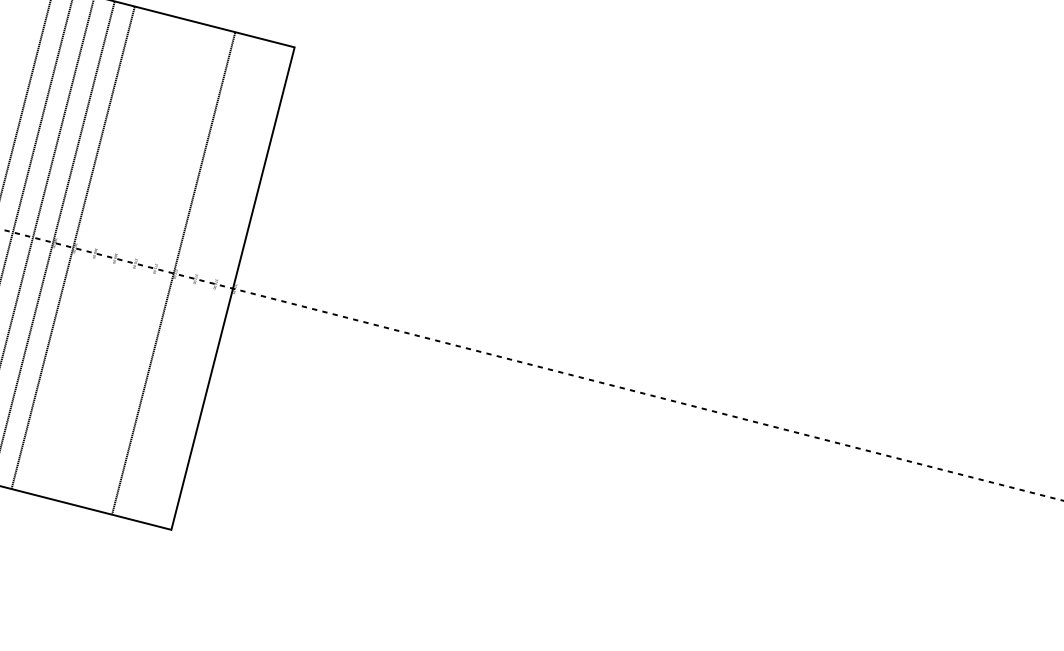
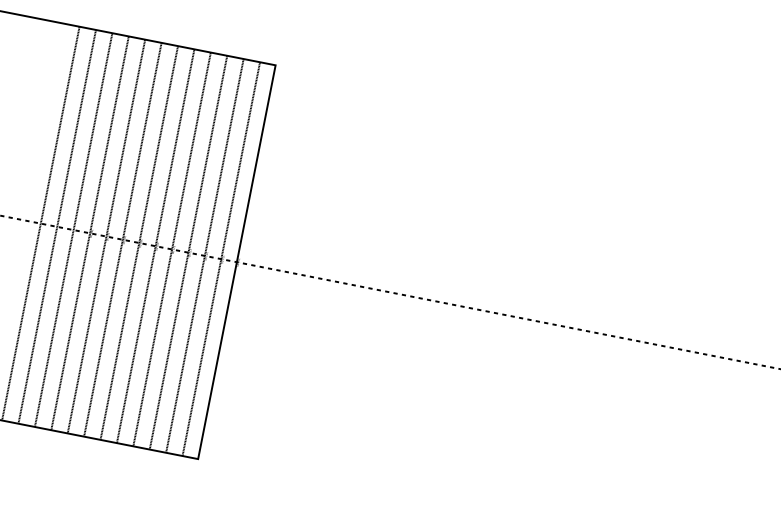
line: (92, 252) -> (122, 239), added
line: (113, 257) -> (139, 242), added
line: (133, 262) -> (155, 245), added
line: (153, 268) -> (171, 249), added
line: (193, 278) -> (204, 255), added
line: (213, 283) -> (220, 258), added

